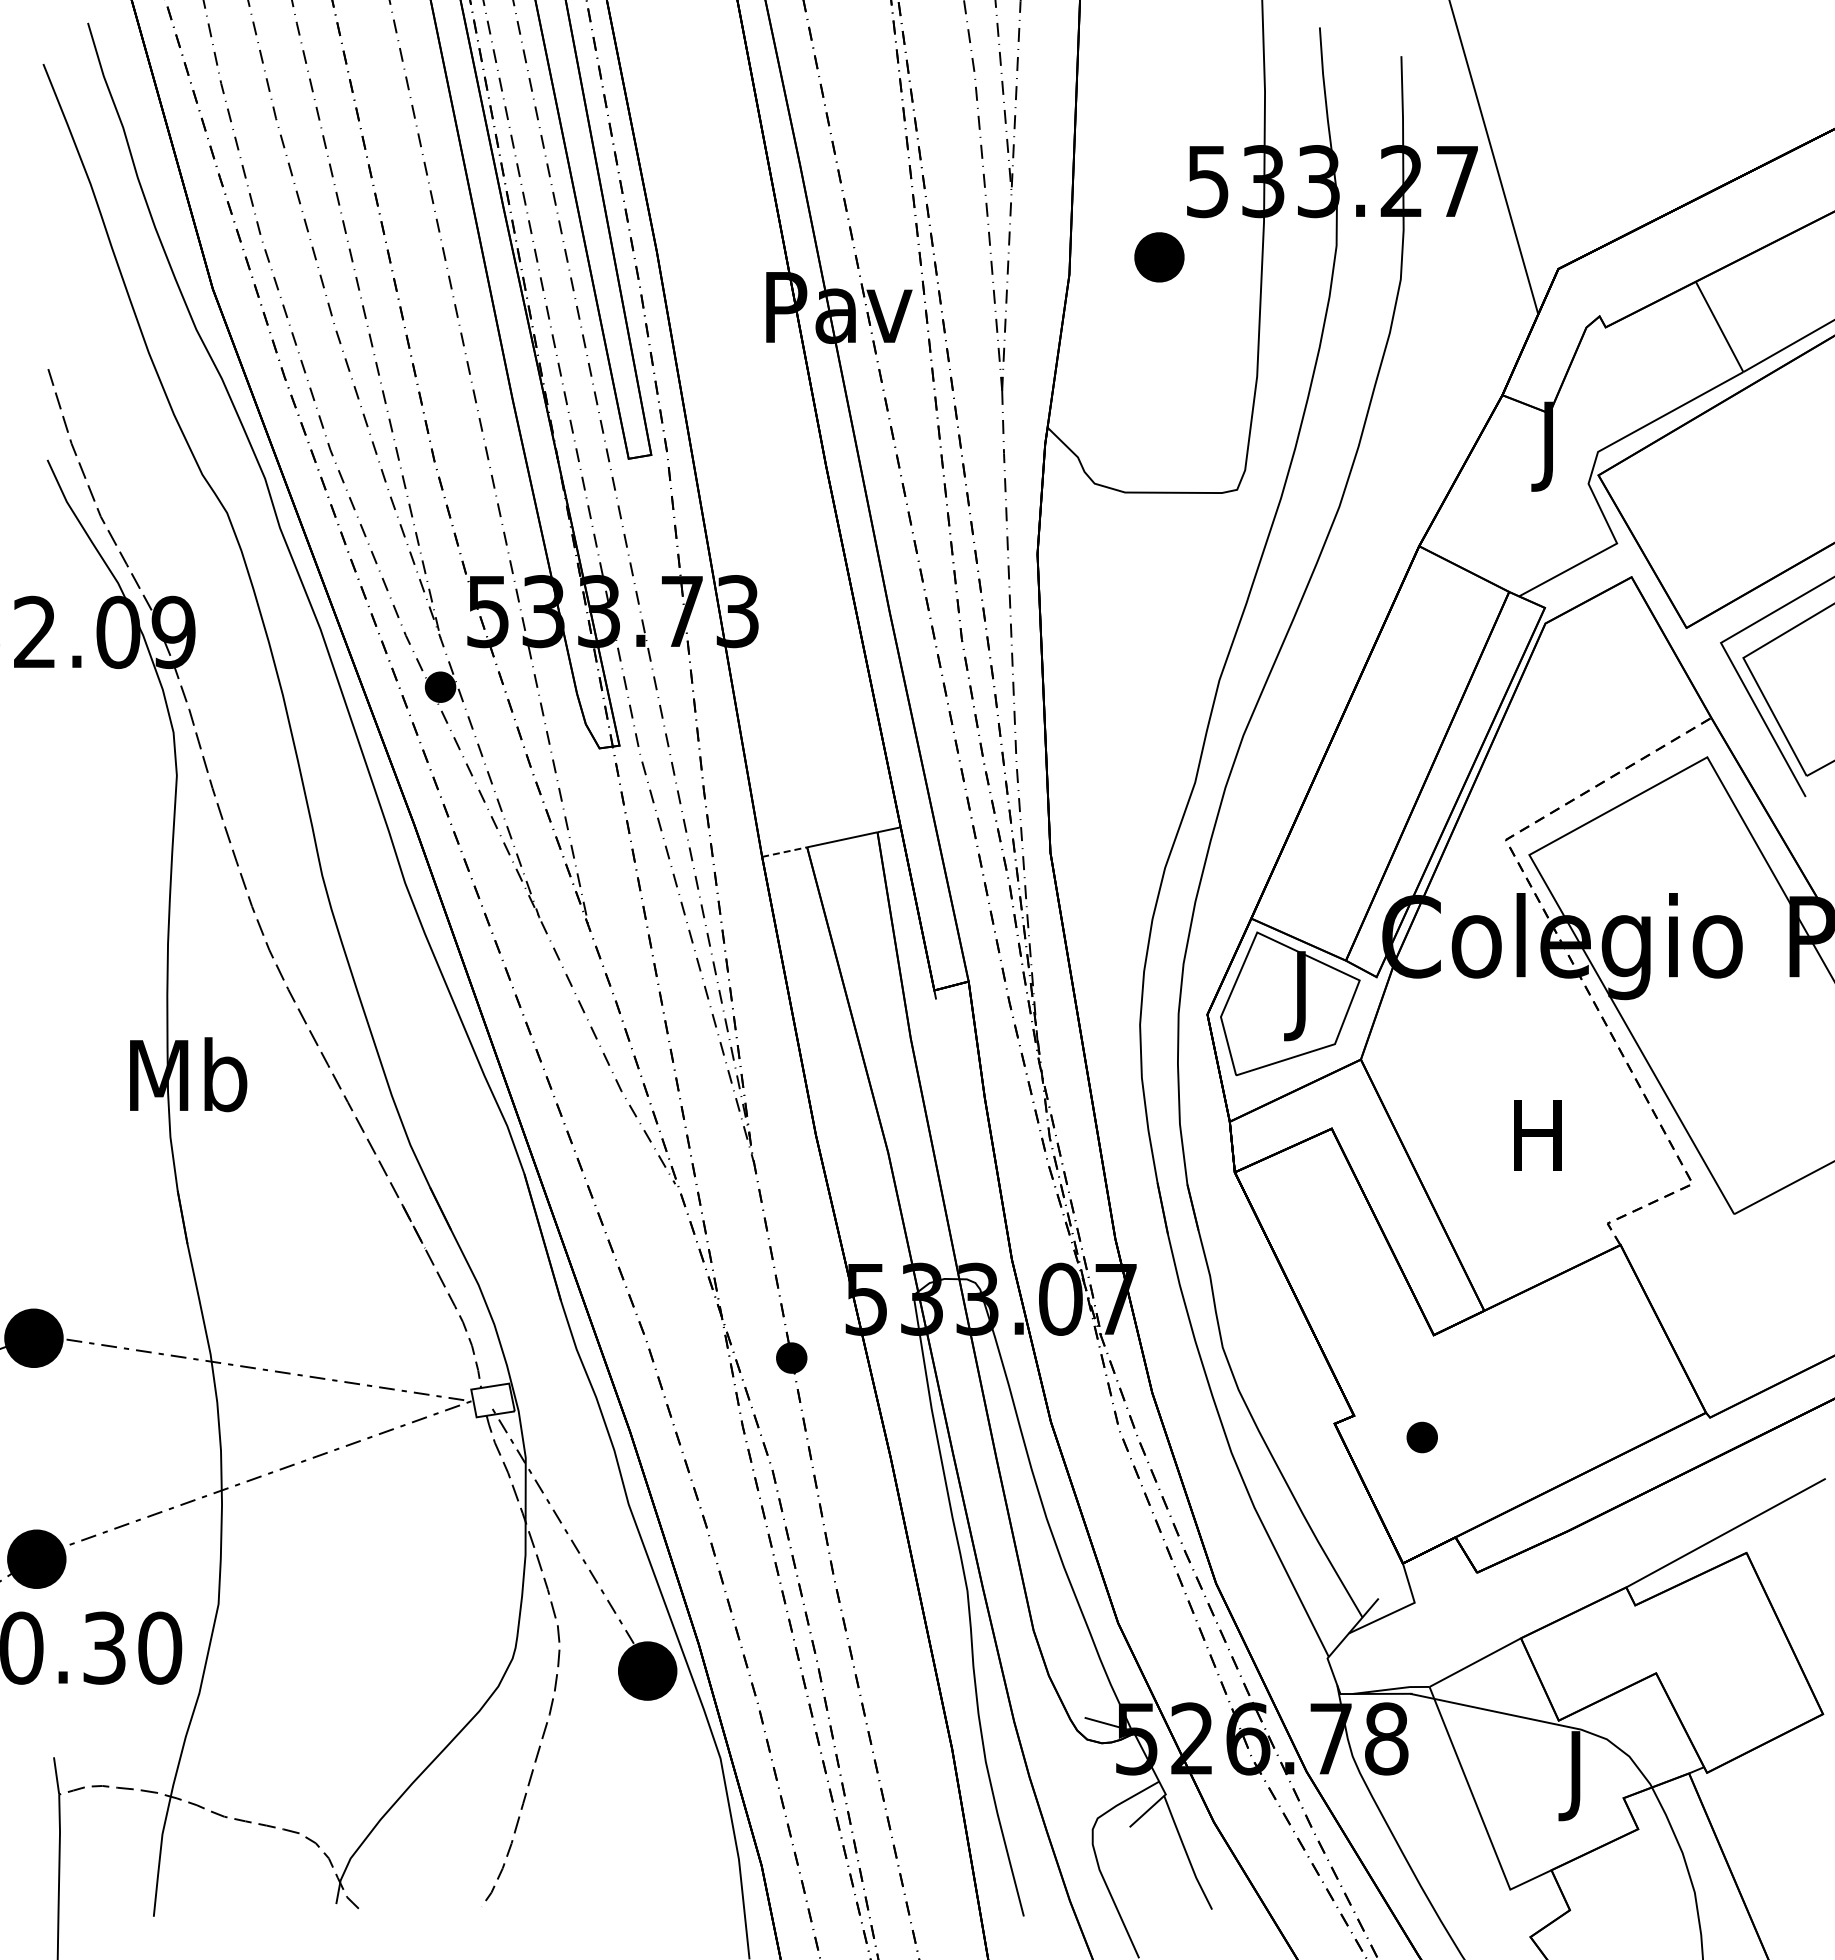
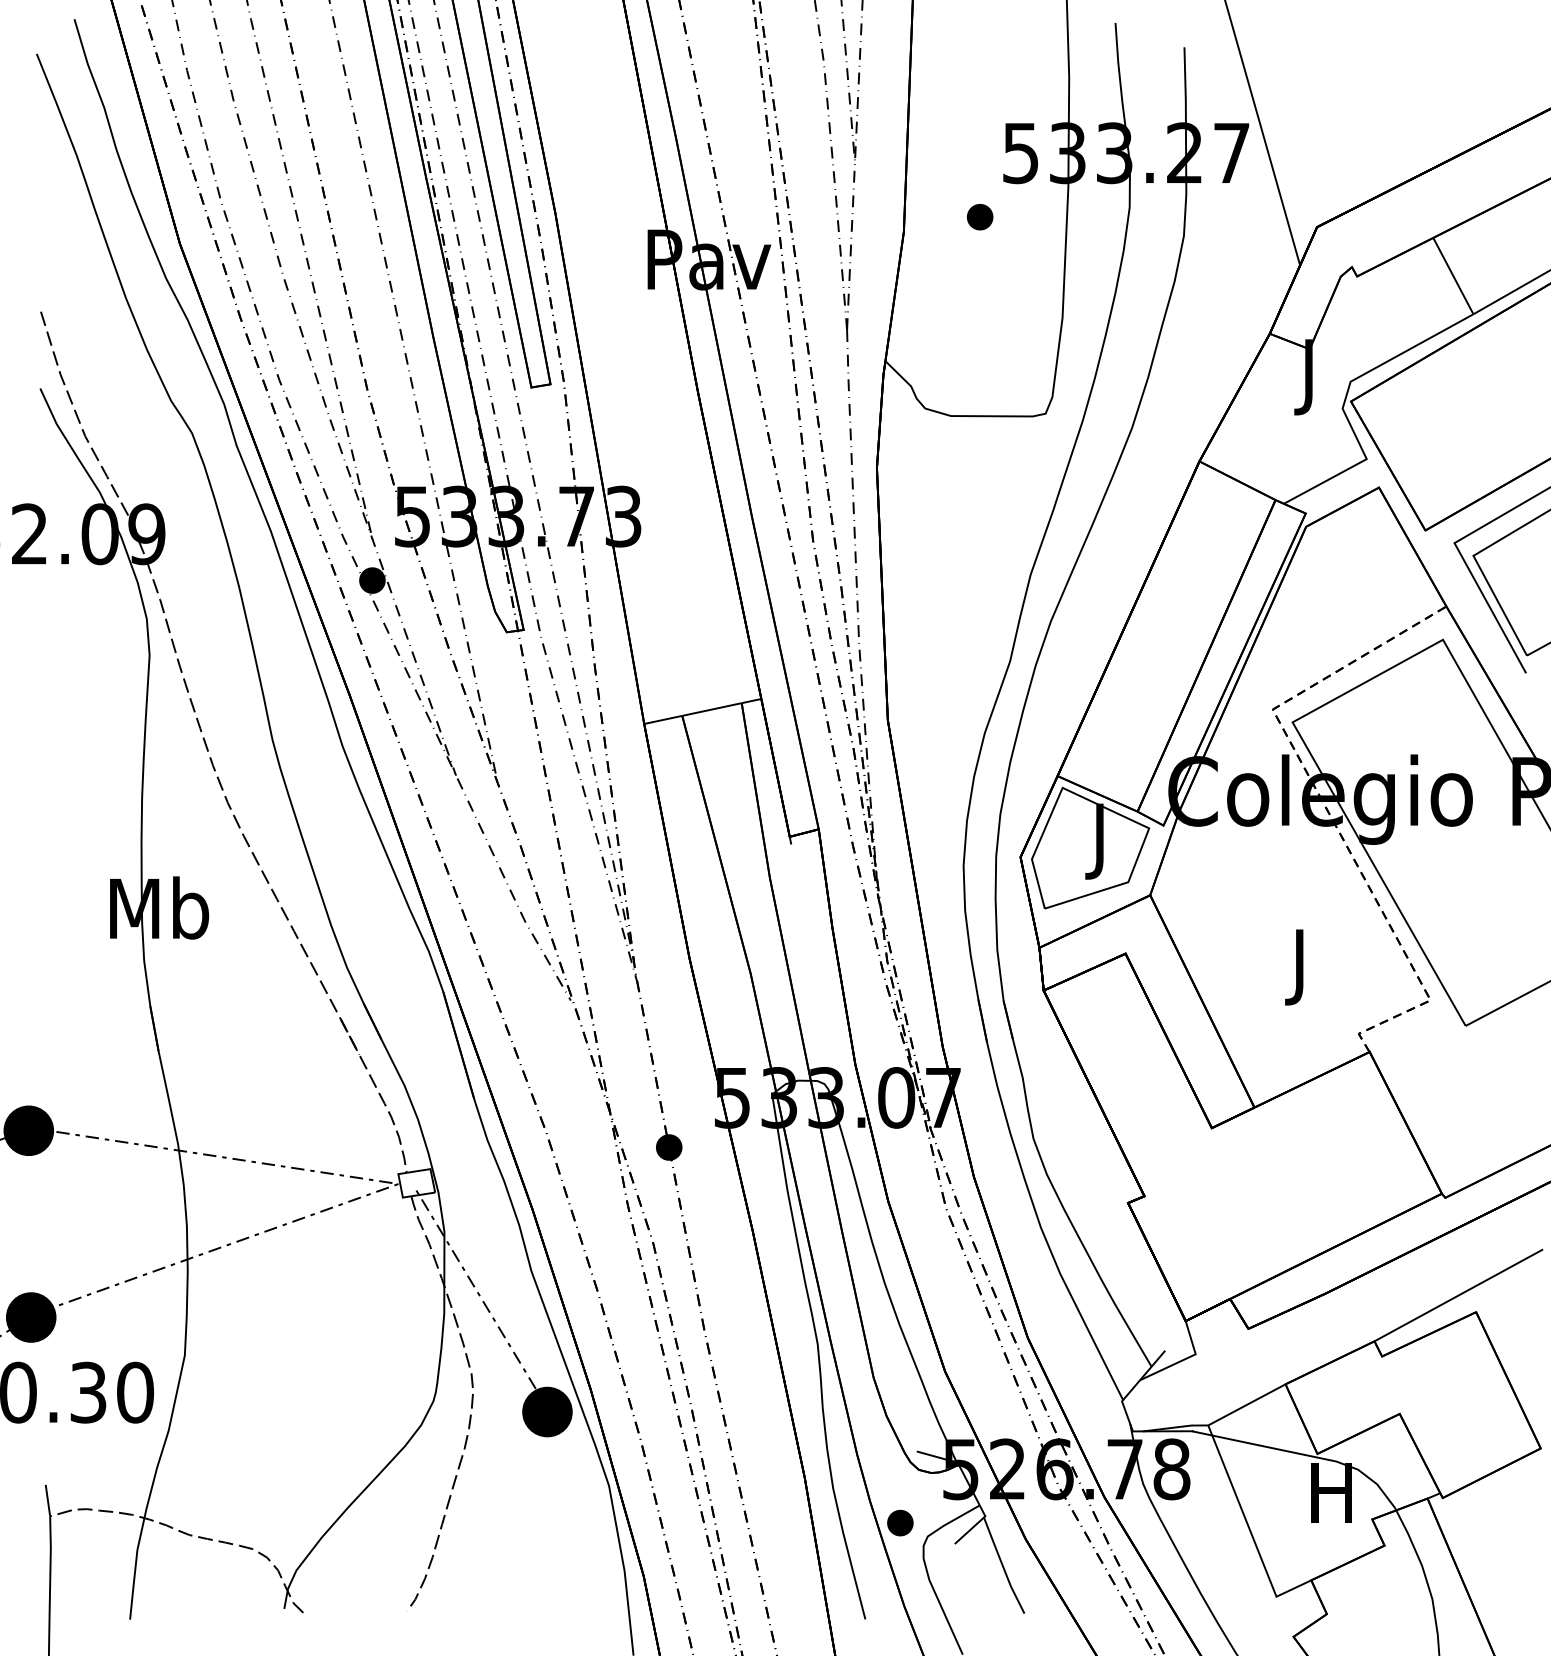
part: (1159, 256) -> (980, 216), size x0.62
line: (785, 852) -> (663, 720), dashed -> solid
text: (1537, 1145) -> (1299, 967), H -> J
part: (1421, 1437) -> (899, 1523), moved
text: (1575, 1776) -> (1331, 1501), J -> H

